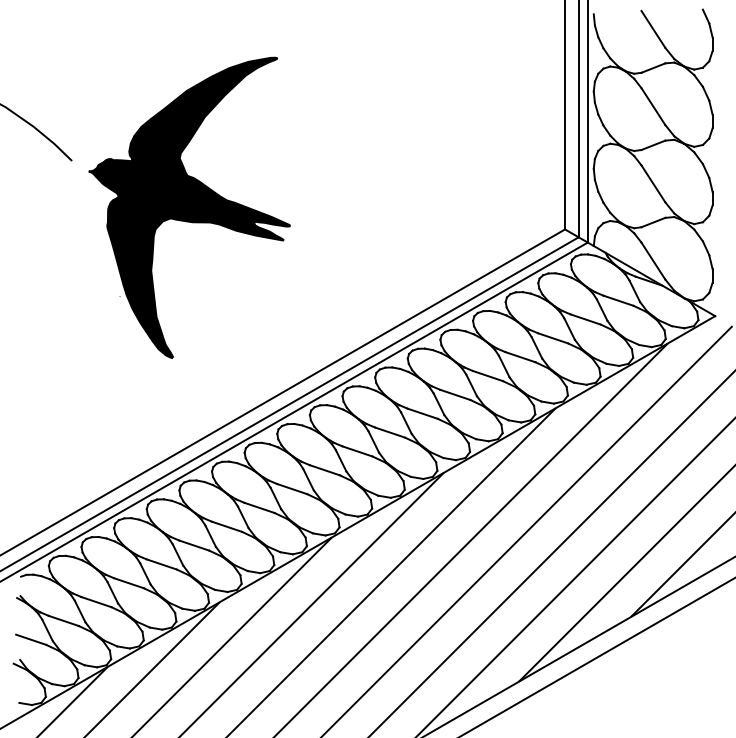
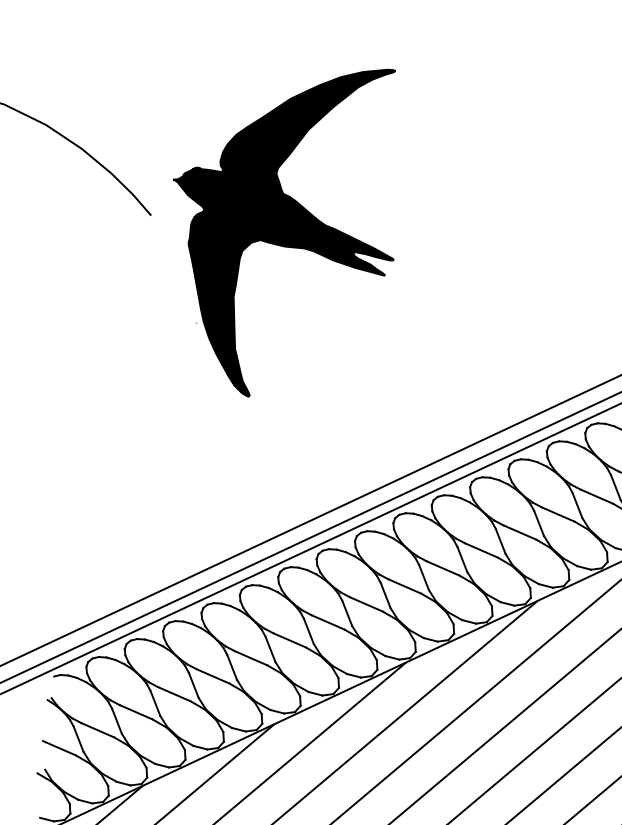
part: (189, 207) -> (282, 229), moved

